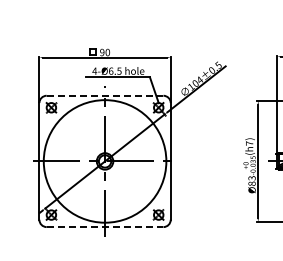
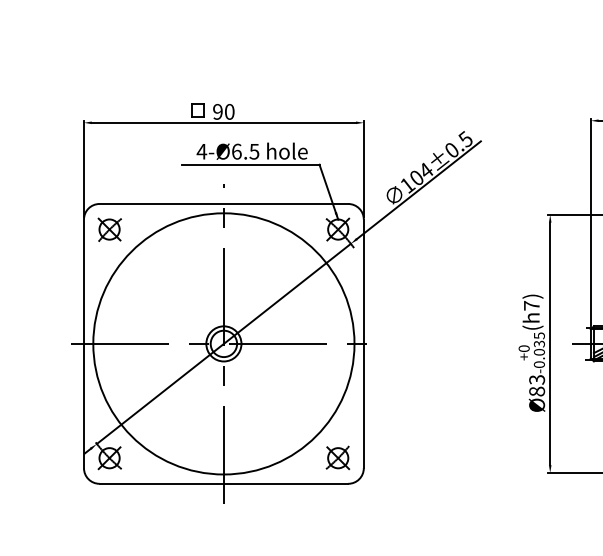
line: (105, 95) -> (224, 203), dashed -> solid
line: (105, 227) -> (224, 484), dashed -> solid

